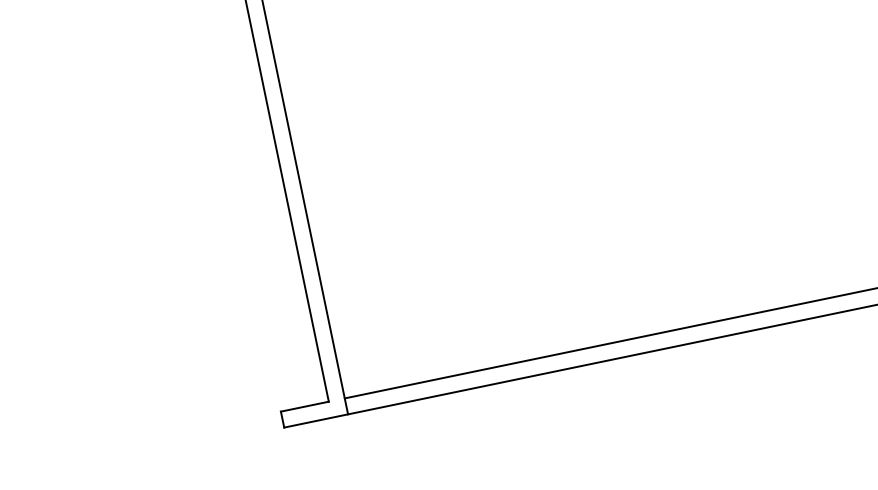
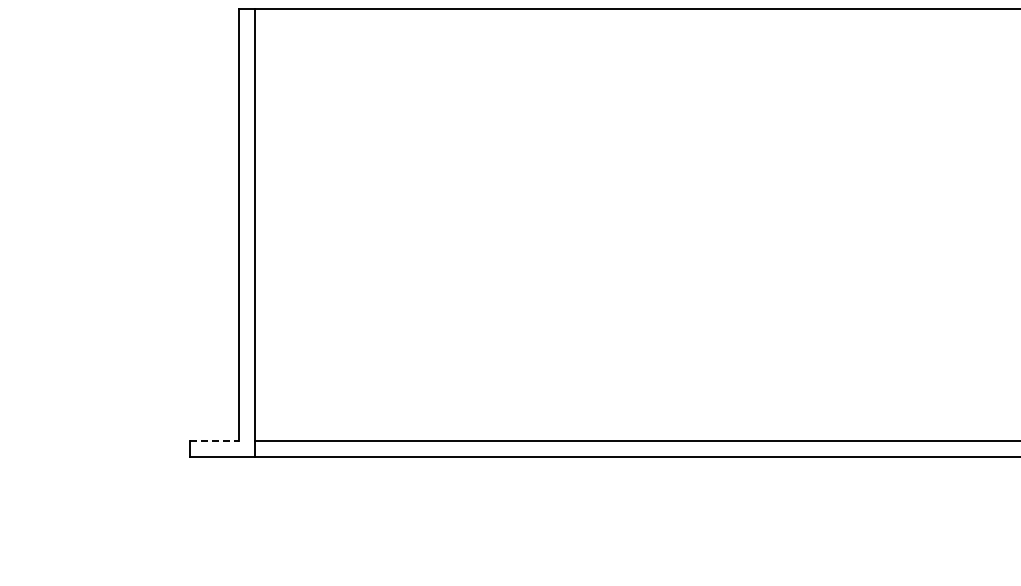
line: (305, 406) -> (215, 441), solid -> dashed

